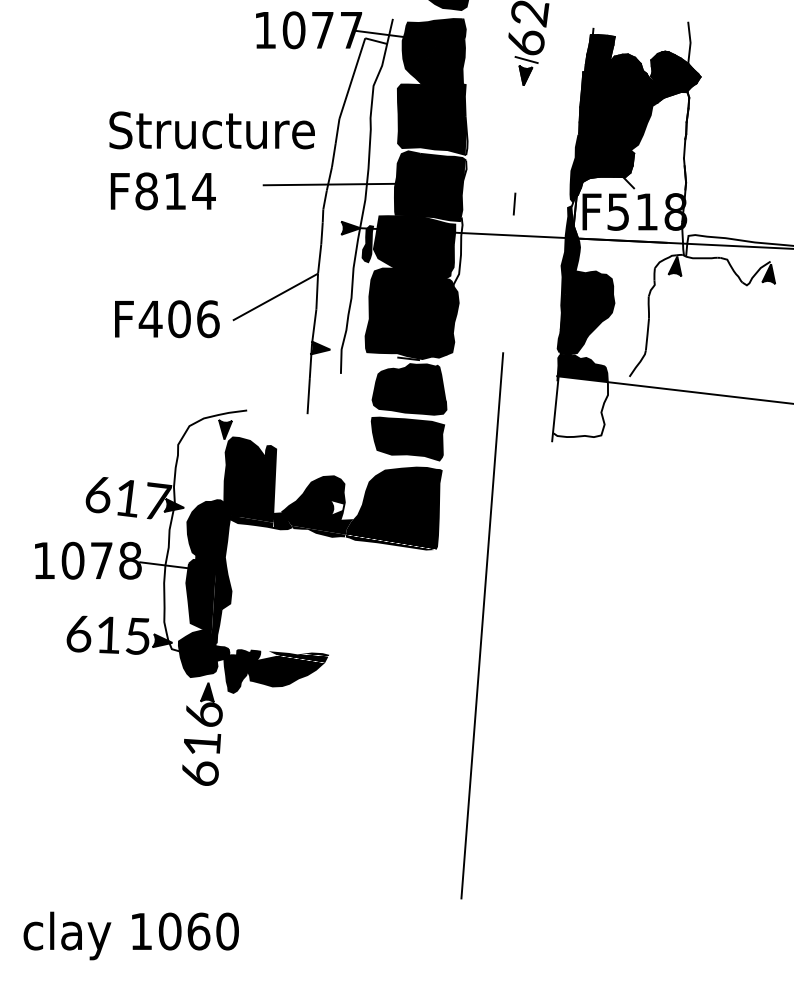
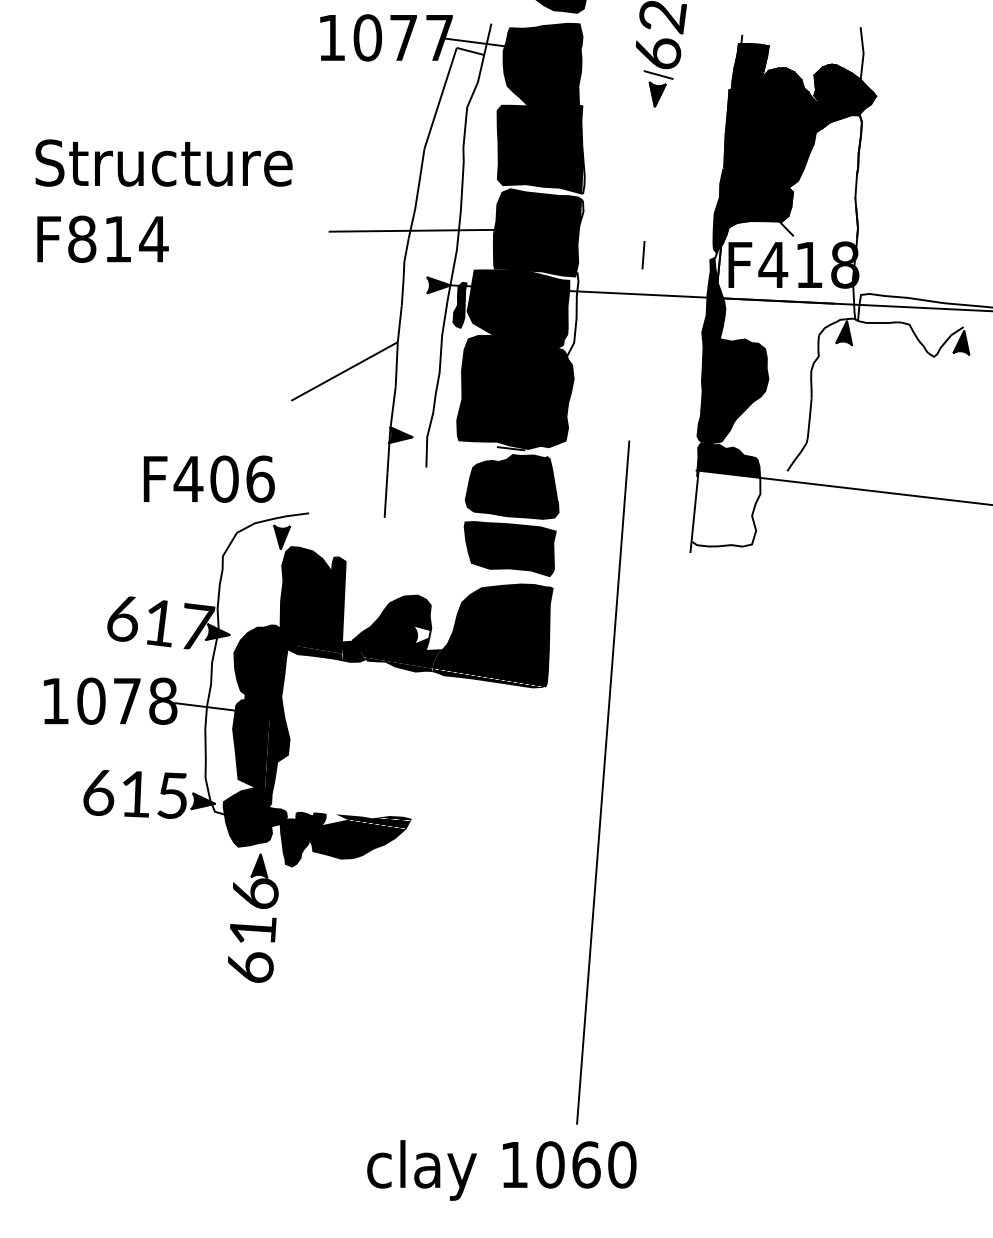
text: (211, 160) -> (163, 200), moved
text: (618, 211) -> (773, 264), F518 -> F418
text: (167, 319) -> (209, 479), moved
text: (130, 935) -> (500, 1169), moved

